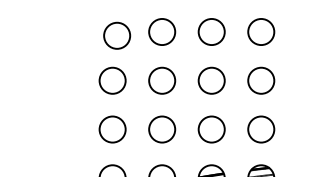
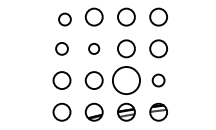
circle: (116, 35) -> (64, 19), size x0.7
circle: (111, 80) -> (61, 48), size x0.7
circle: (161, 80) -> (93, 48), size x0.6
circle: (211, 129) -> (126, 80), size x1.6
circle: (260, 129) -> (158, 80), size x0.7

